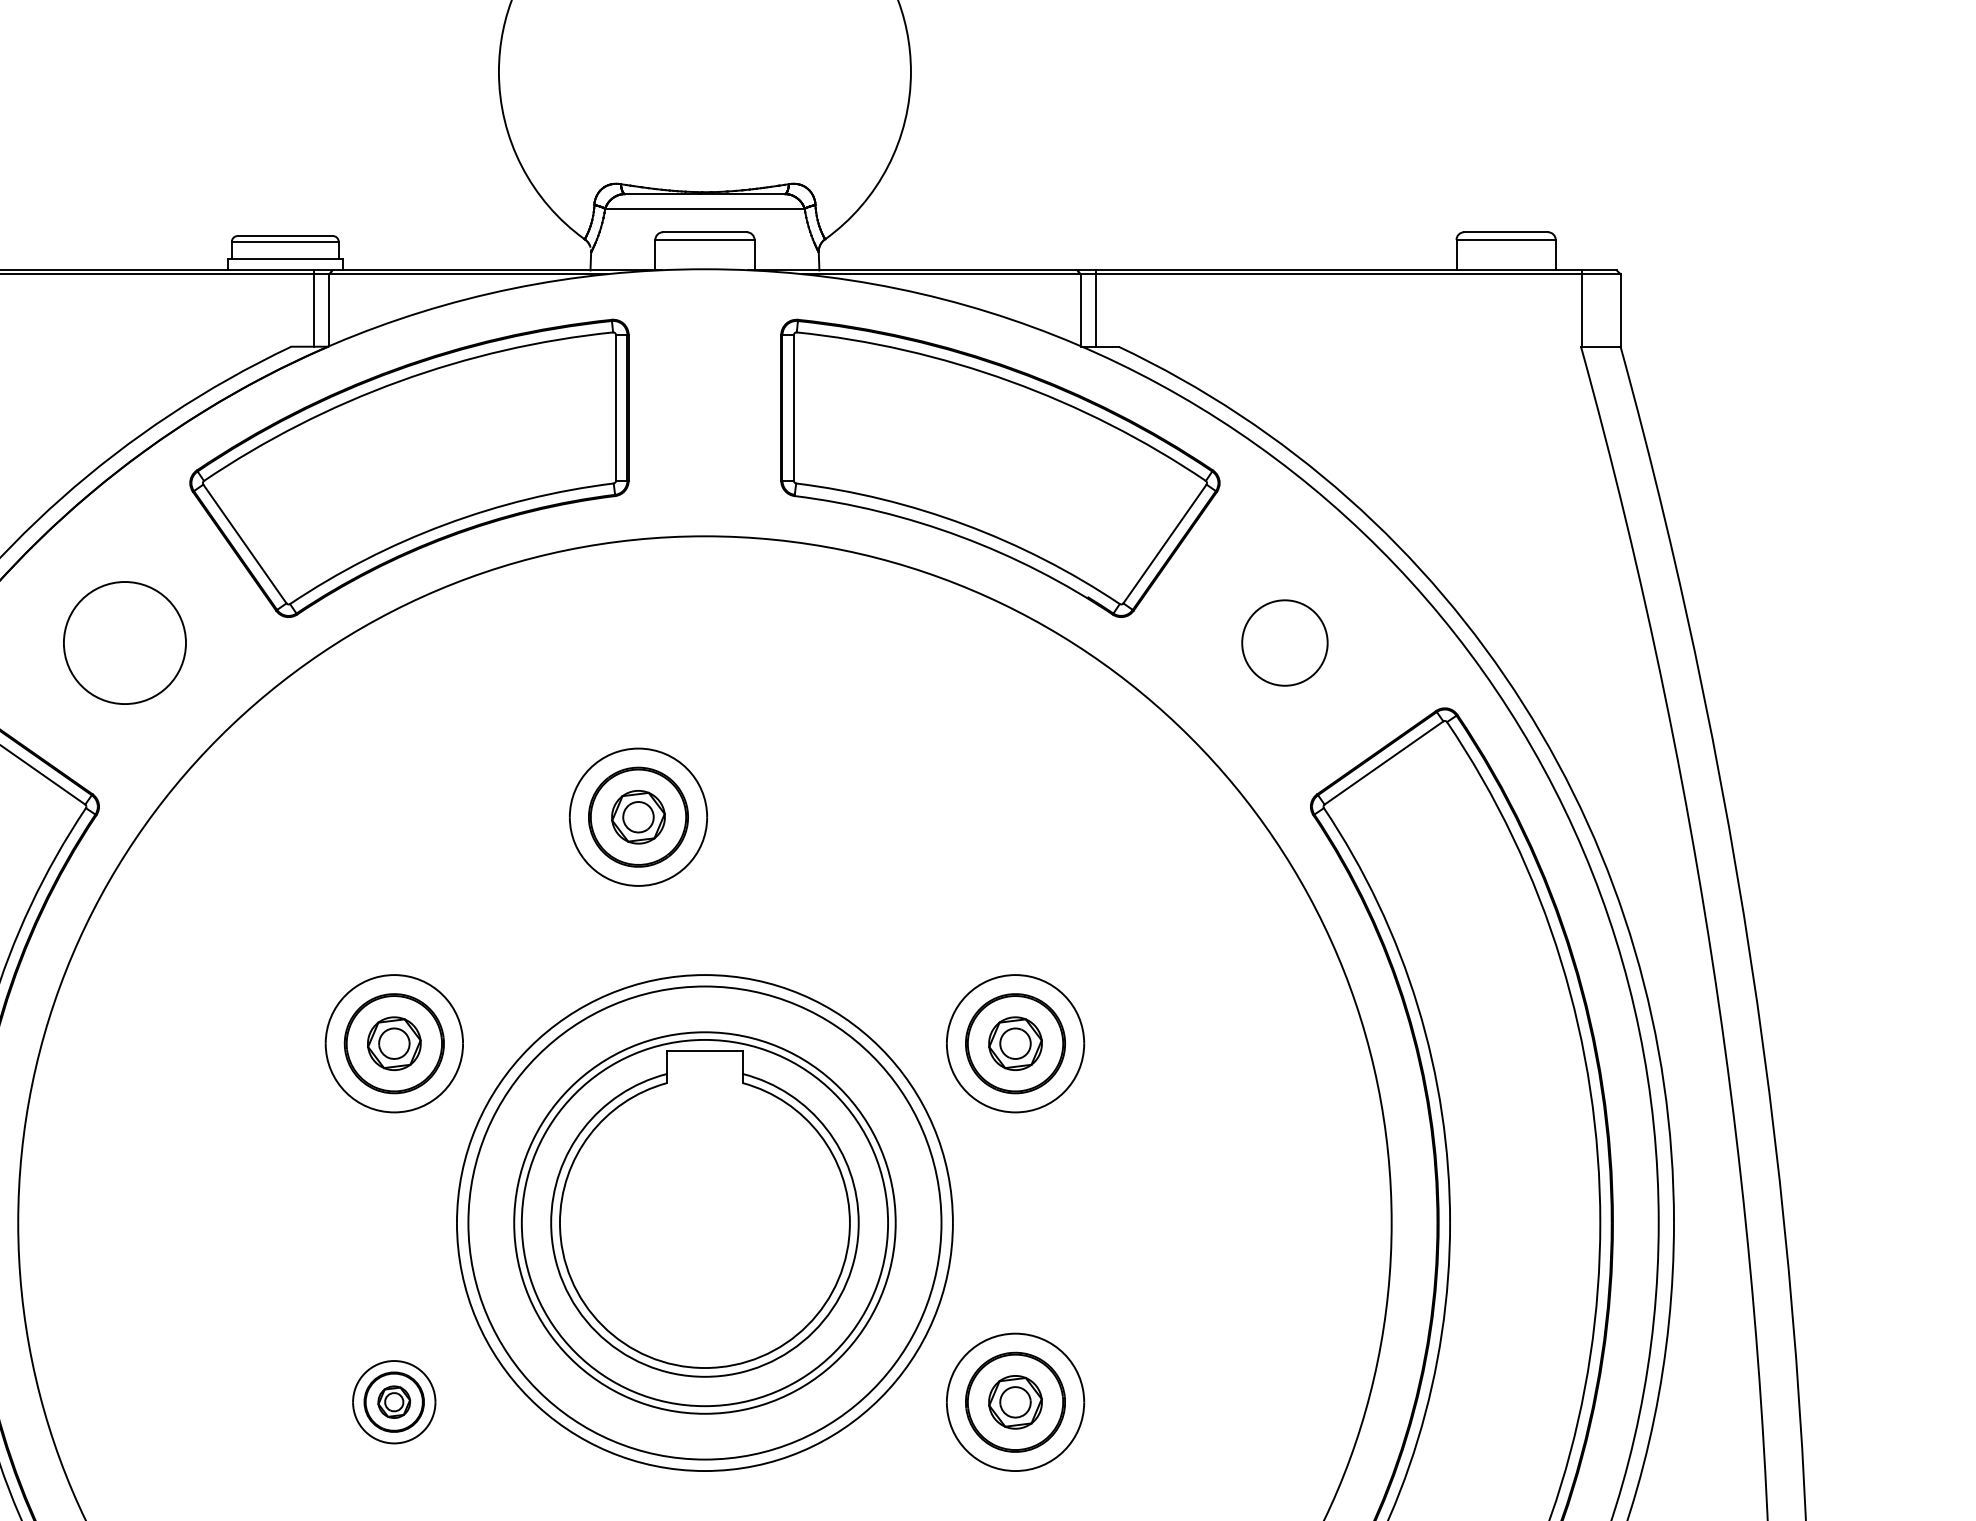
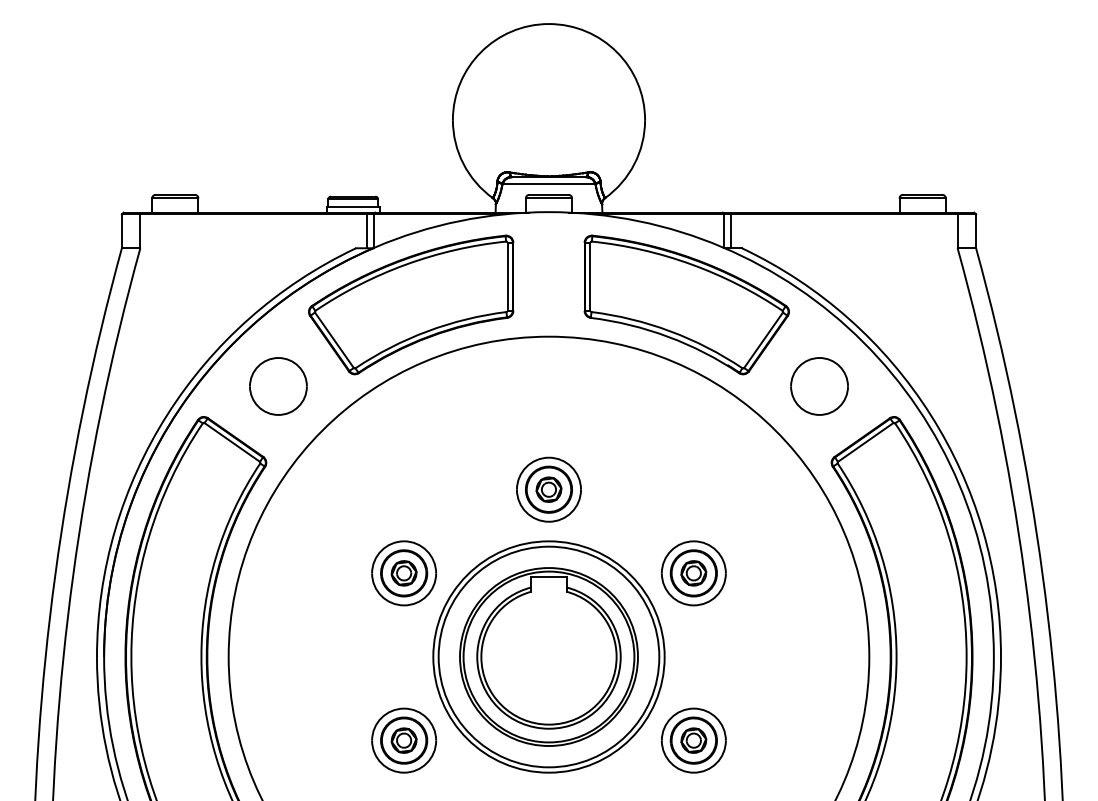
part: (1284, 643) -> (819, 386), size x1.43
part: (637, 816) -> (548, 489), moved
part: (393, 1402) -> (403, 740), size x1.67

